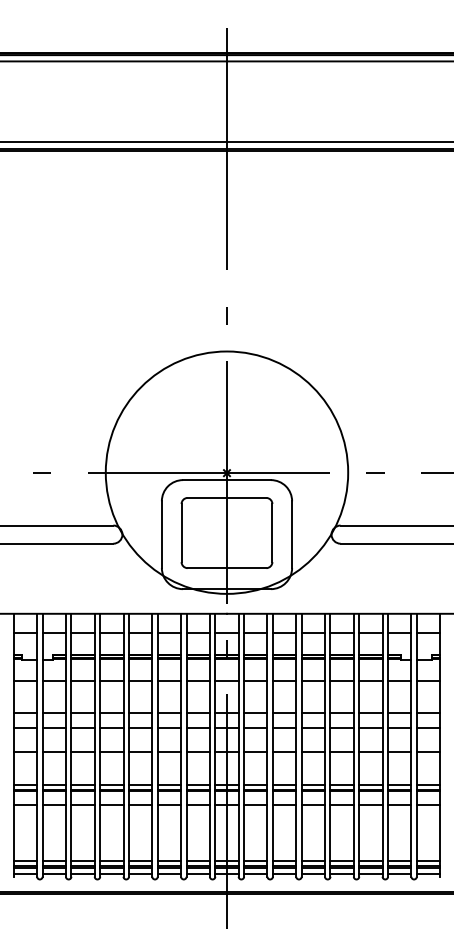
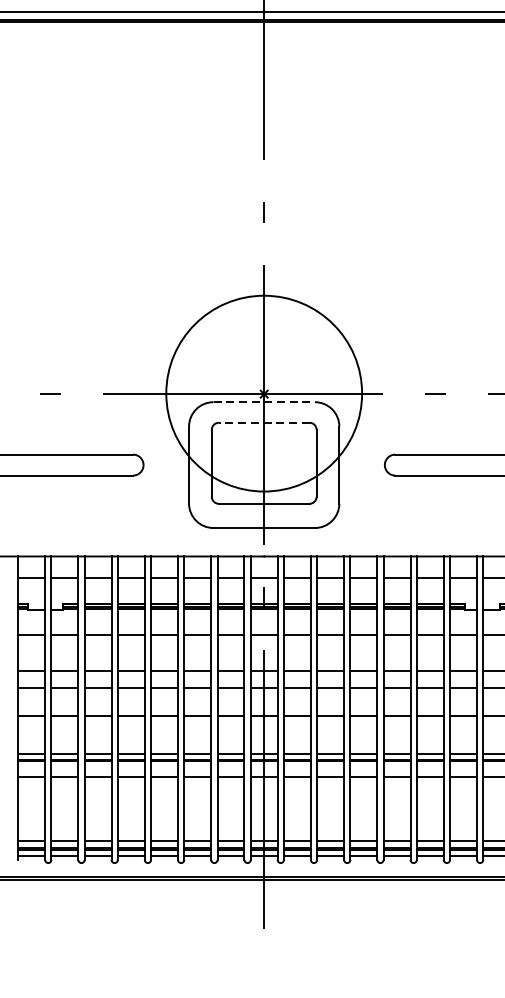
circle: (226, 472) -> (263, 393), size x0.7
line: (227, 480) -> (264, 402), solid -> dashed
line: (226, 497) -> (263, 422), solid -> dashed

